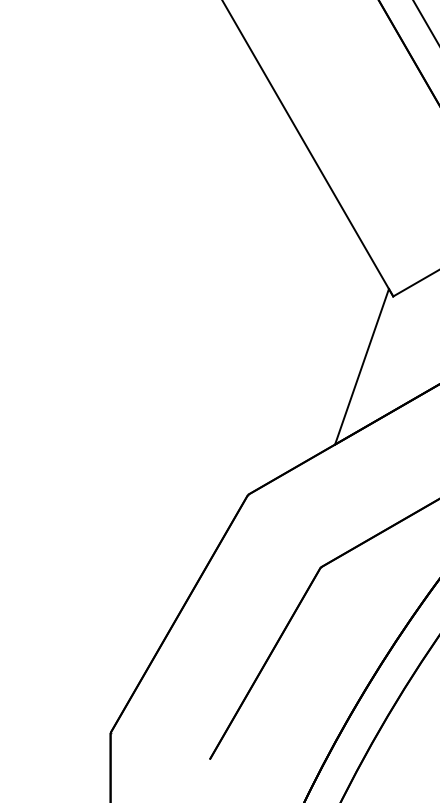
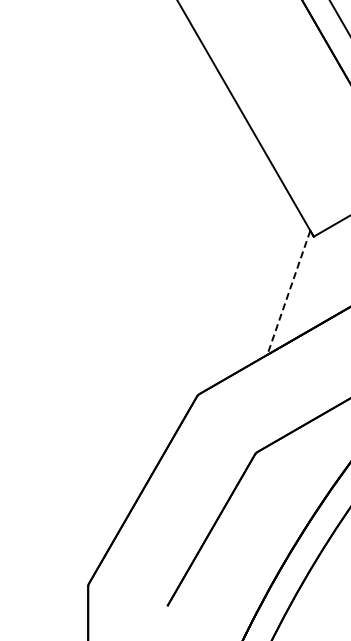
line: (361, 366) -> (288, 292), solid -> dashed

